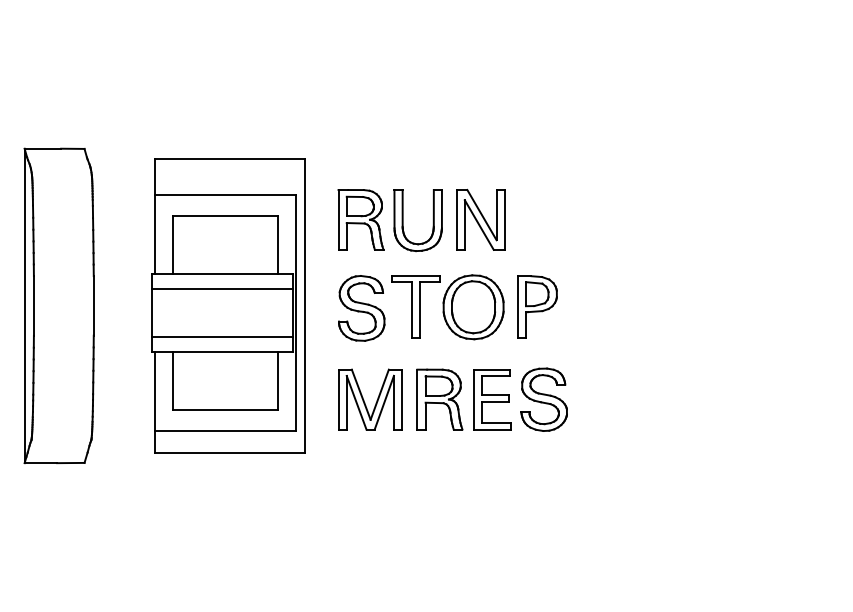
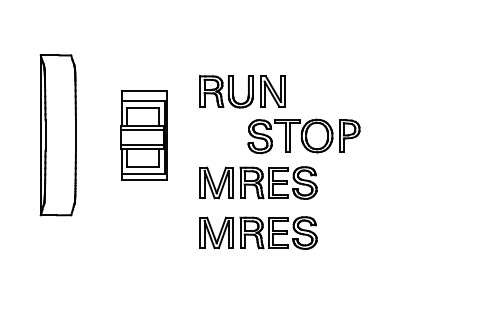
part: (226, 306) -> (143, 135), size x0.6
part: (446, 308) -> (303, 136), moved
part: (452, 496) -> (258, 232), added

